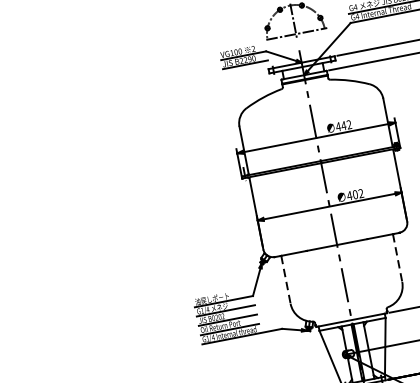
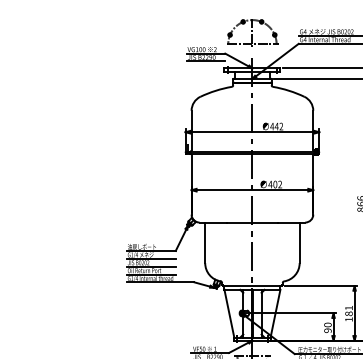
line: (397, 258) -> (299, 243), dashed -> solid
line: (286, 280) -> (205, 243), dashed -> solid

